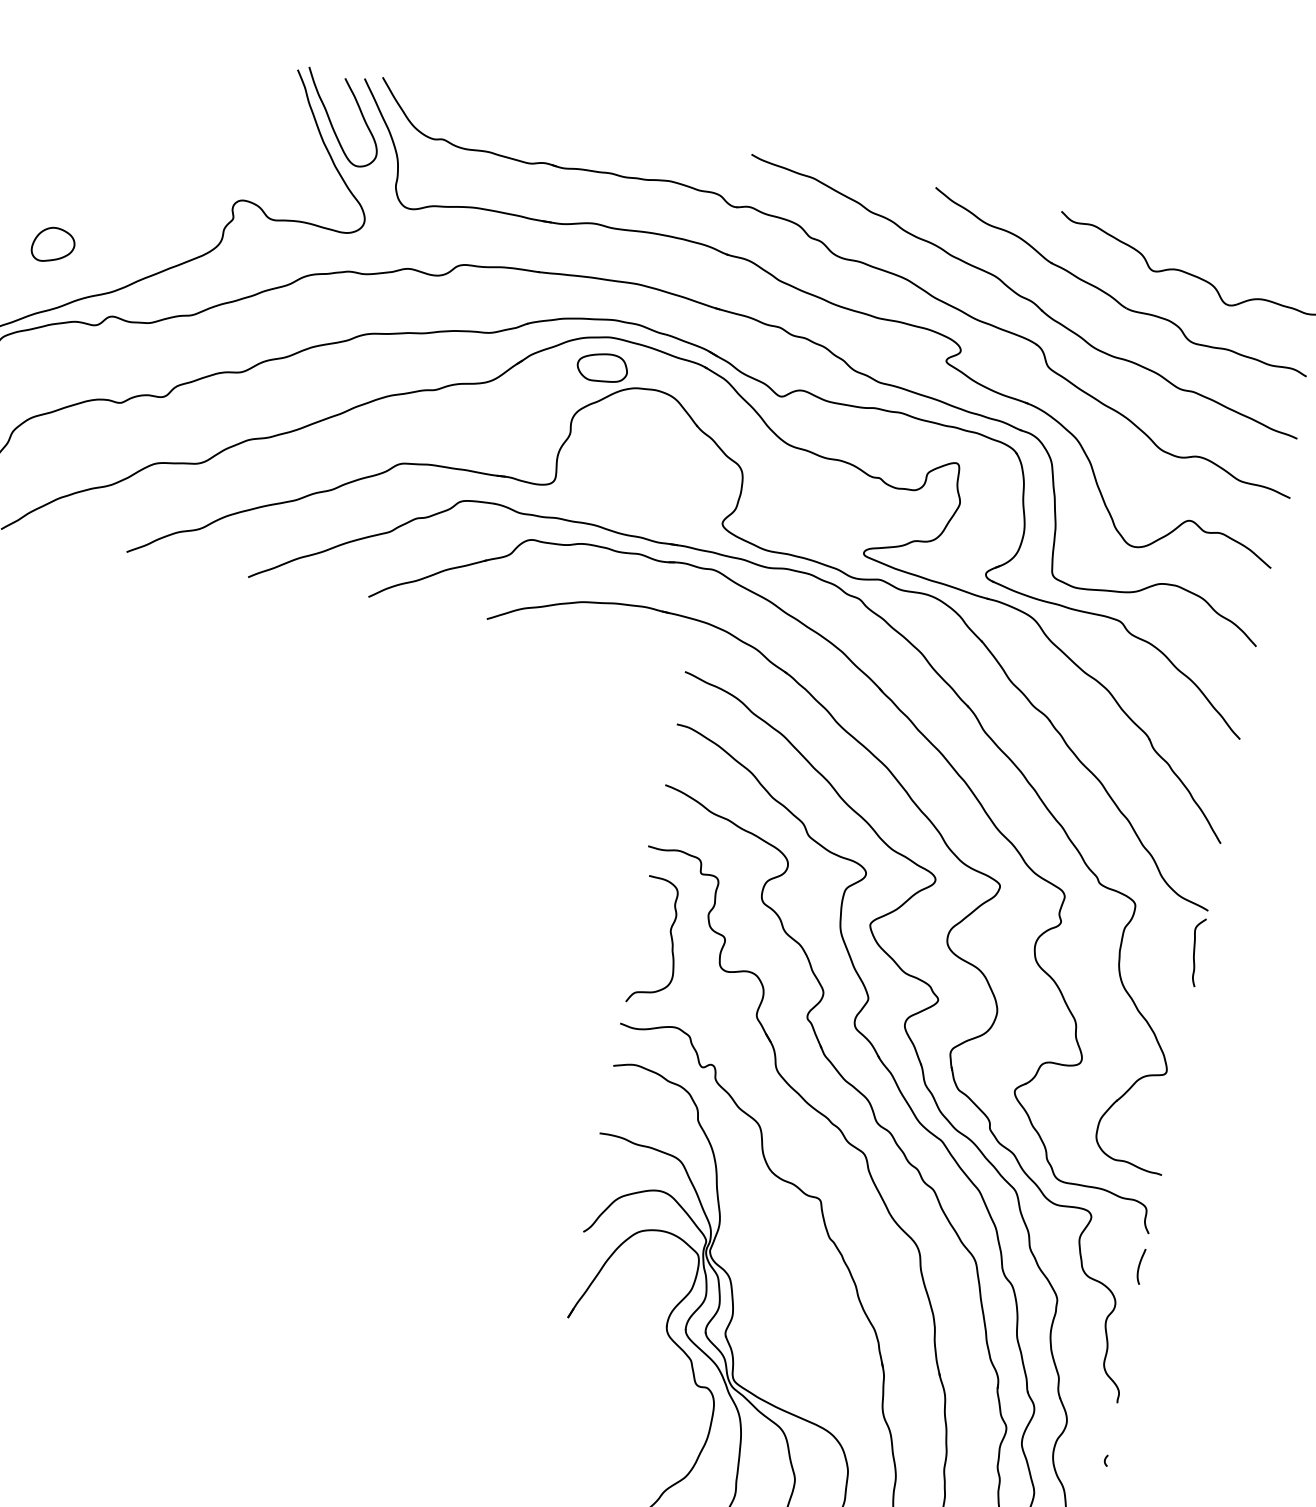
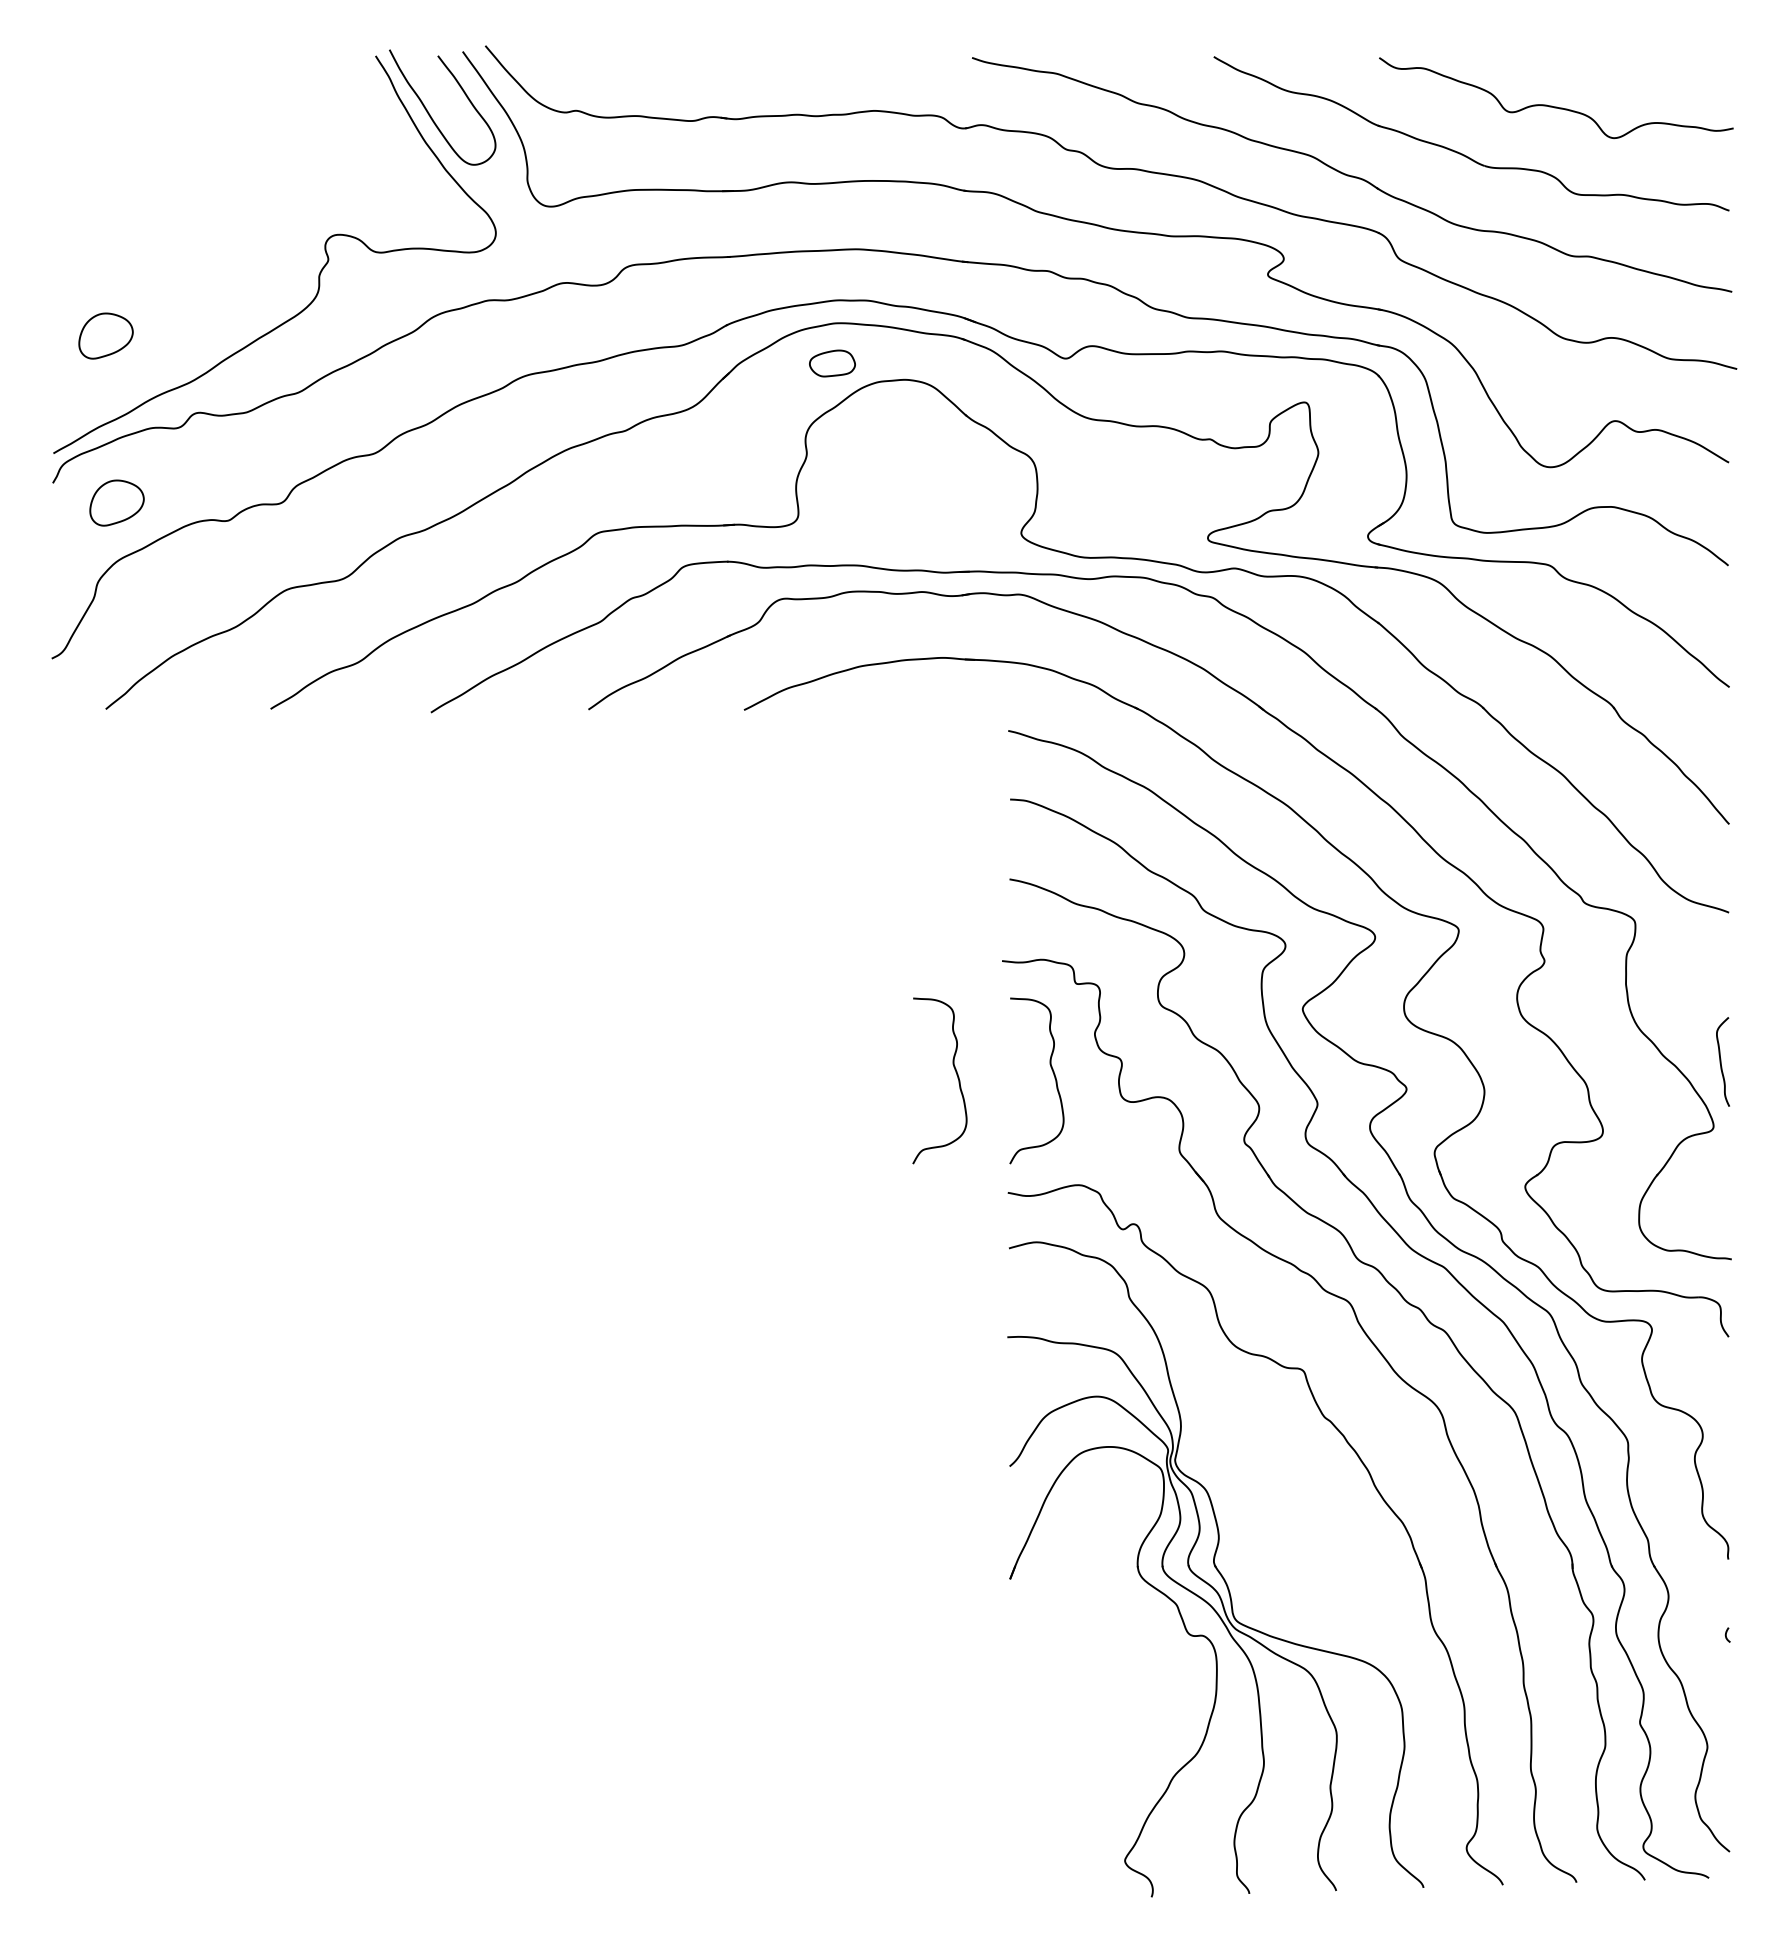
part: (602, 367) -> (832, 363), size x0.7
part: (38, 373) -> (116, 502), added
curve: (597, 926) -> (956, 1075), added
curve: (1194, 951) -> (1721, 1061), moved
curve: (1139, 1266) -> (1724, 1380), removed

